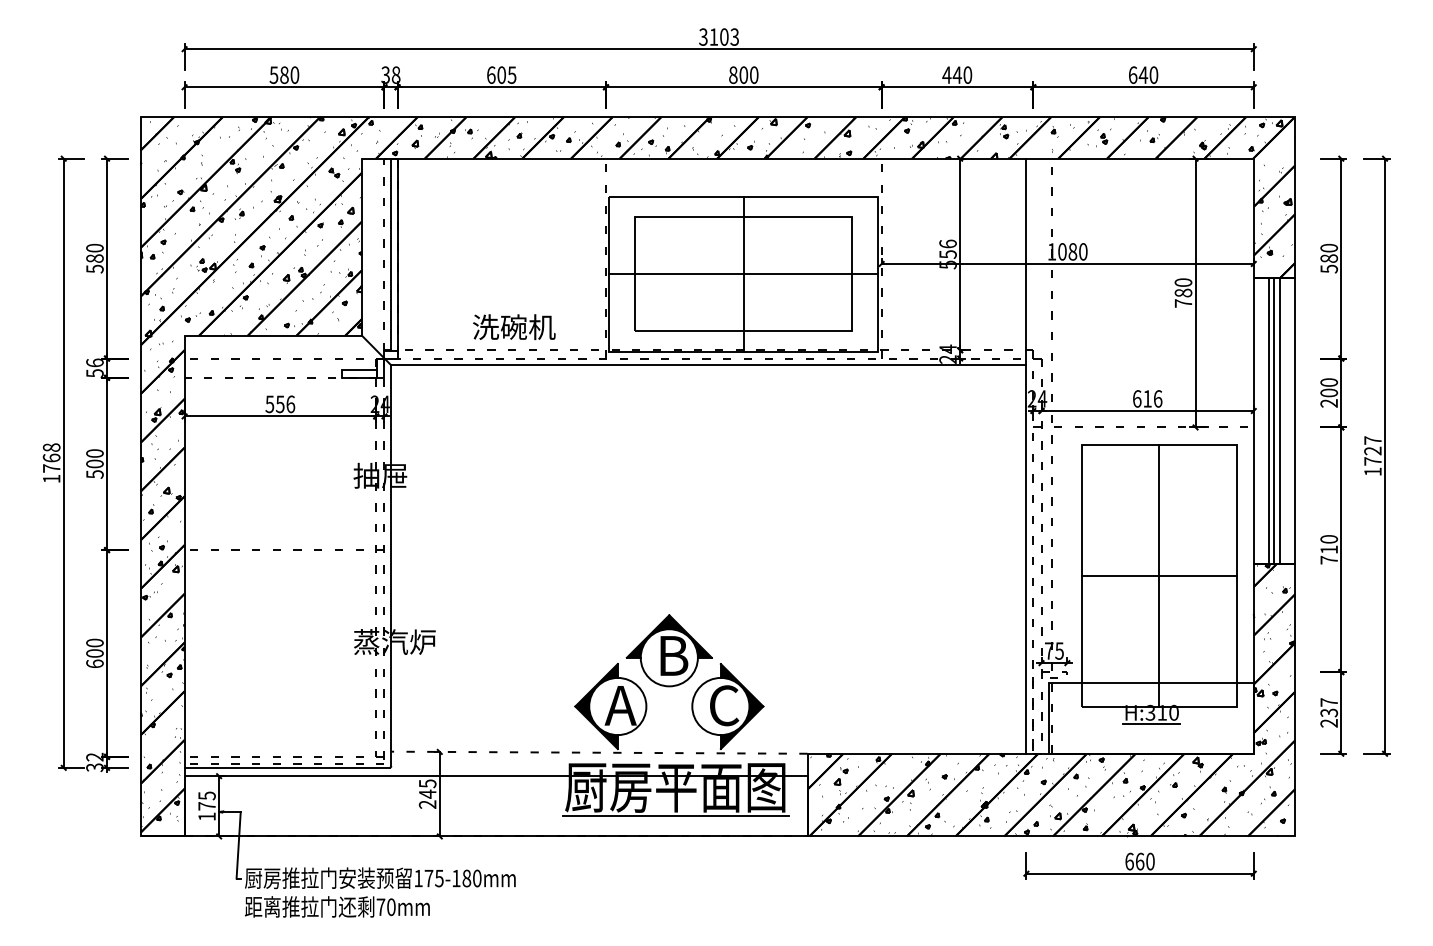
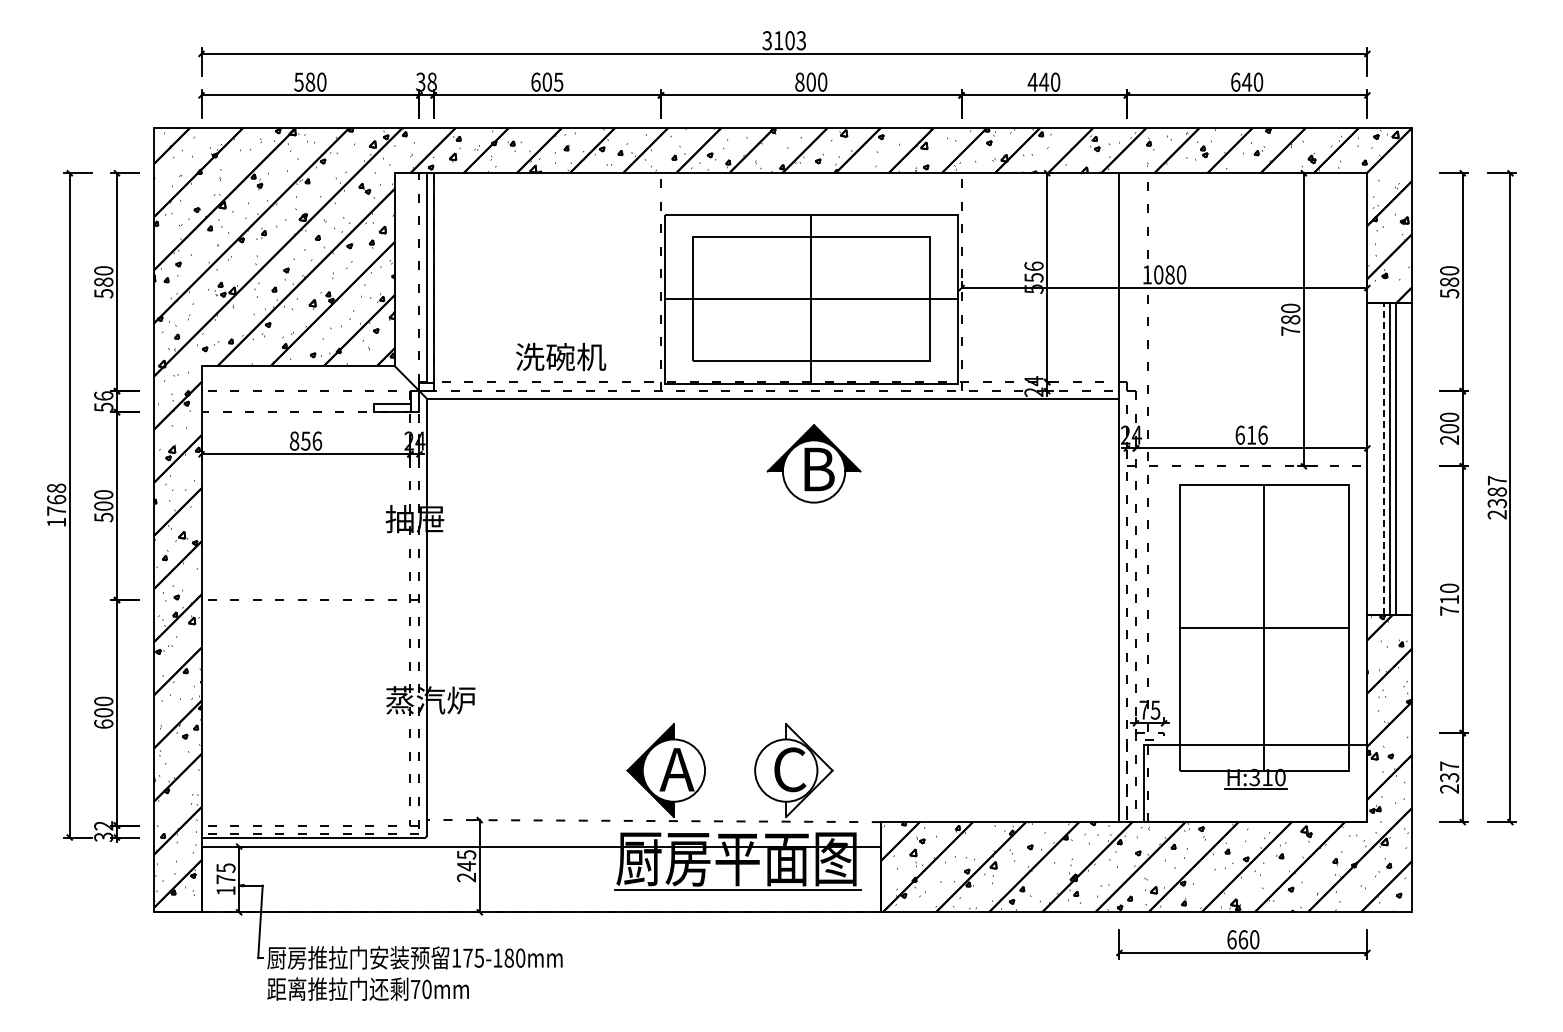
text: (269, 403) -> (294, 440), 556 -> 856
line: (1268, 420) -> (1383, 458), solid -> dashed
text: (1372, 461) -> (1496, 503), 1727 -> 2387
part: (668, 650) -> (813, 463), moved
fill: (742, 706) -> (809, 770), removed

